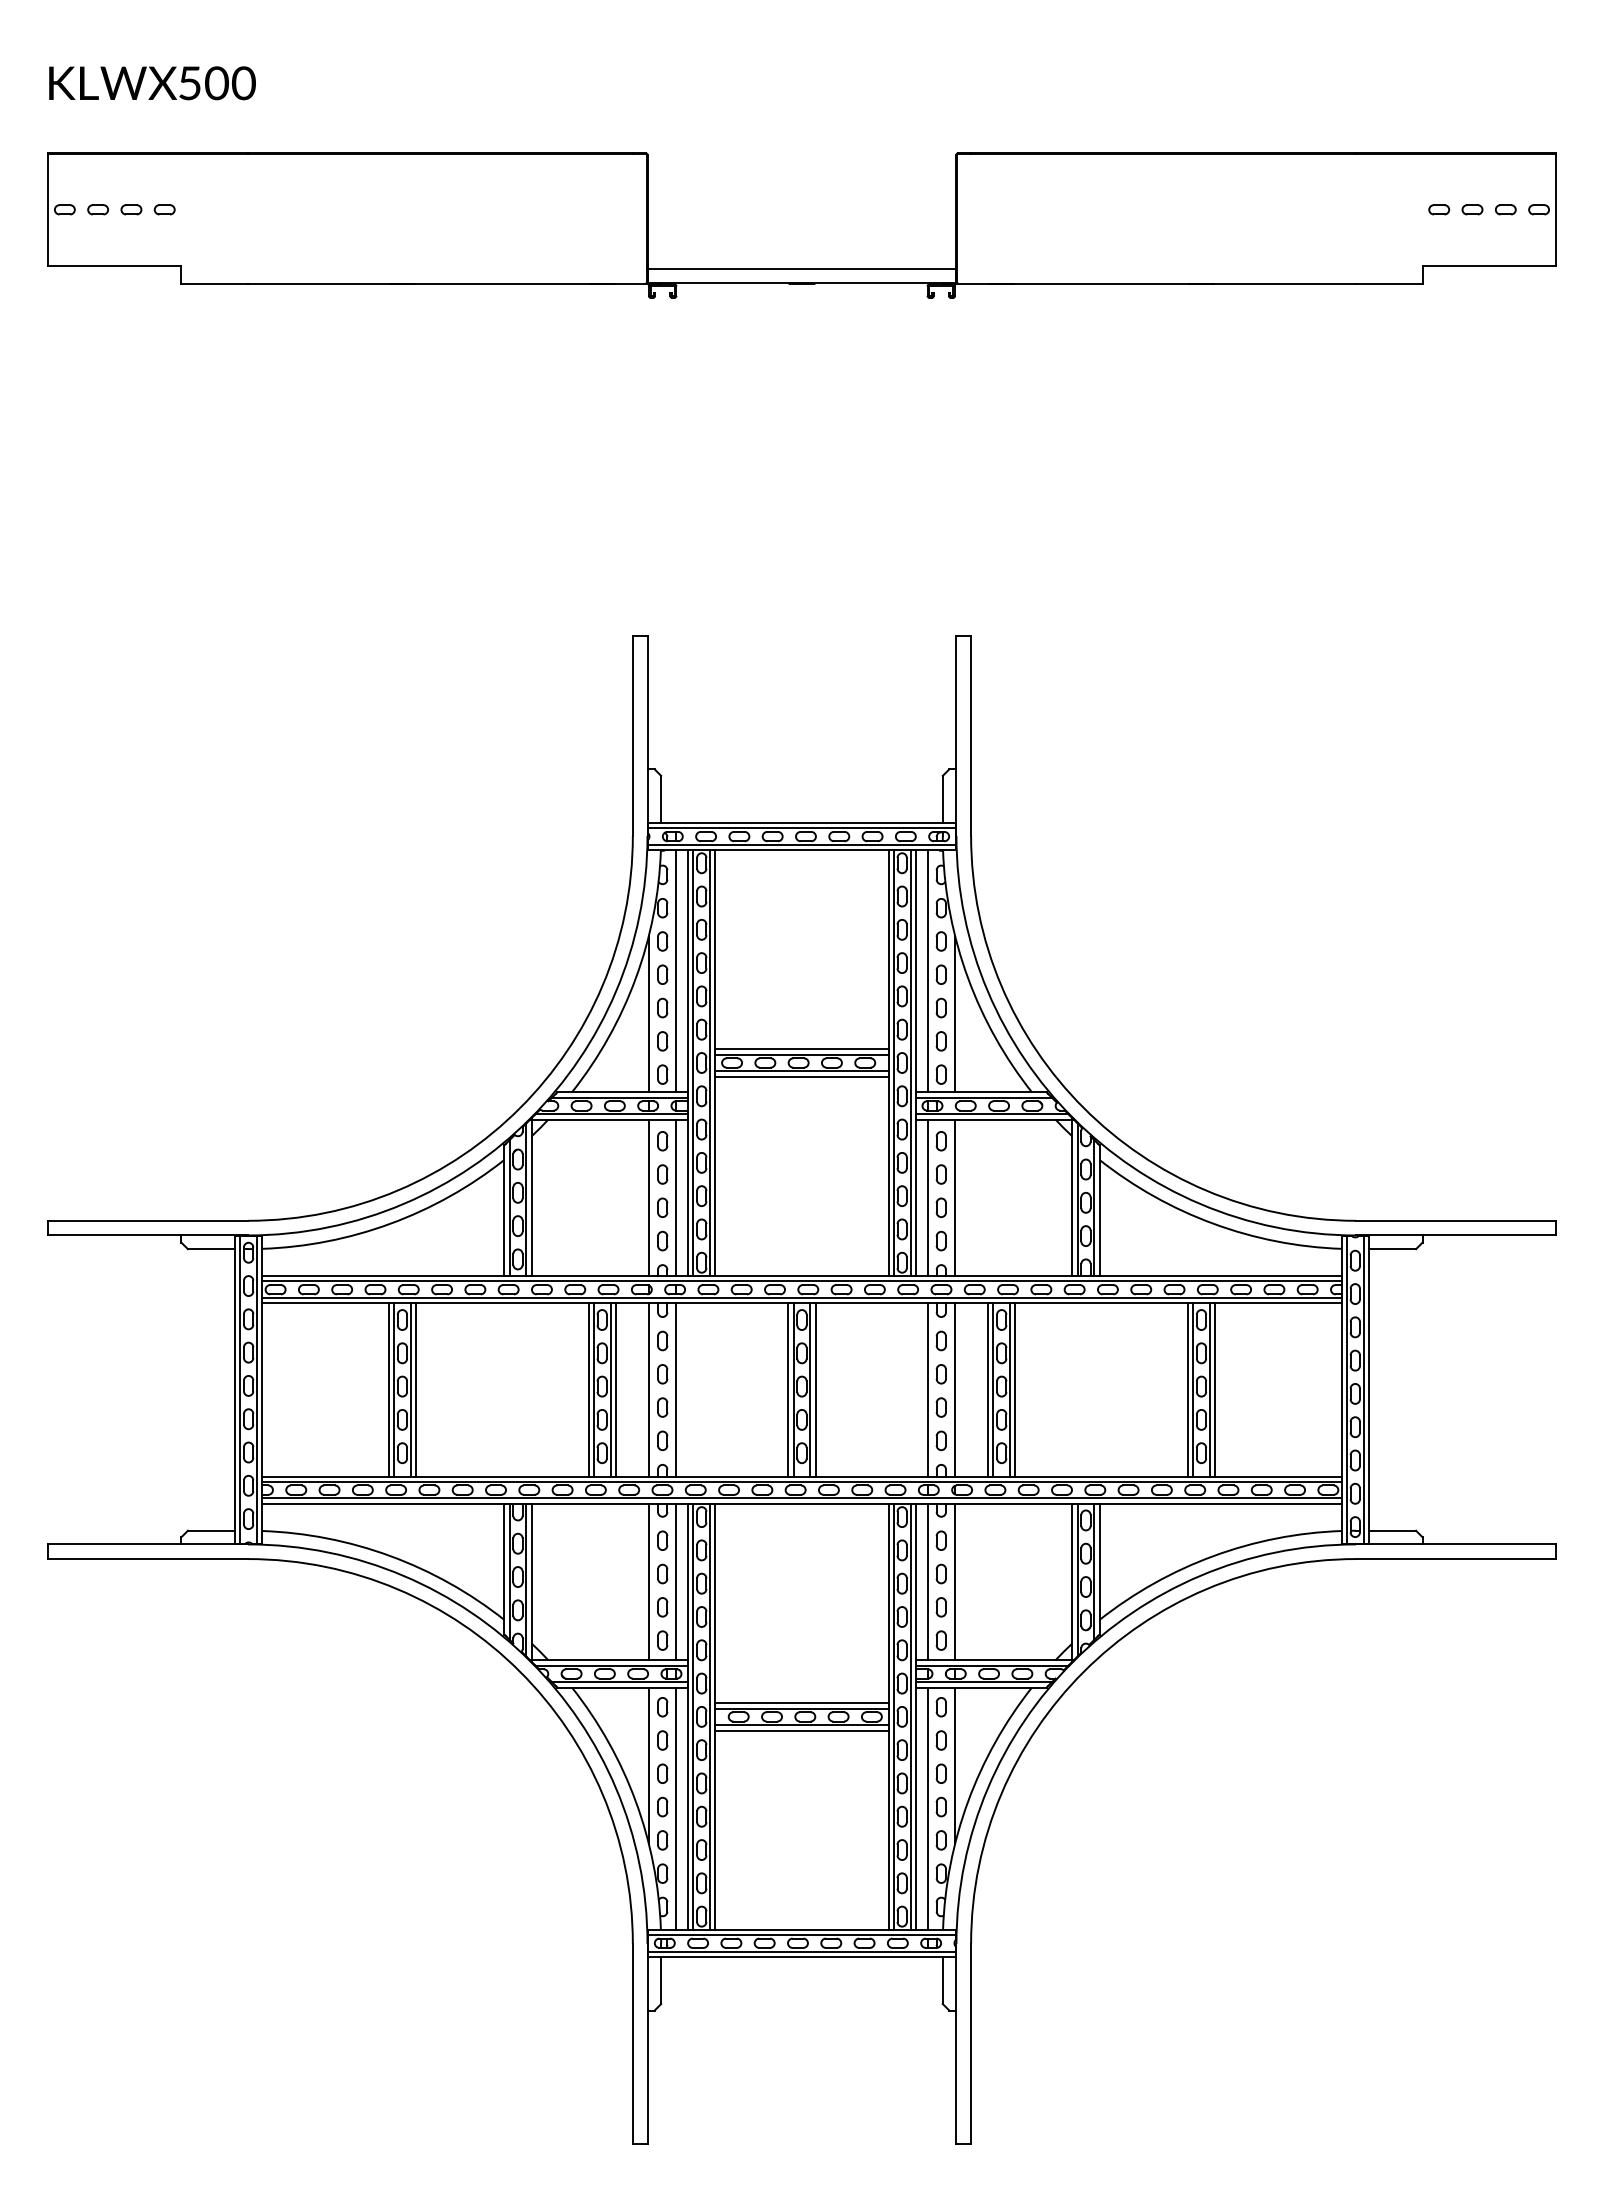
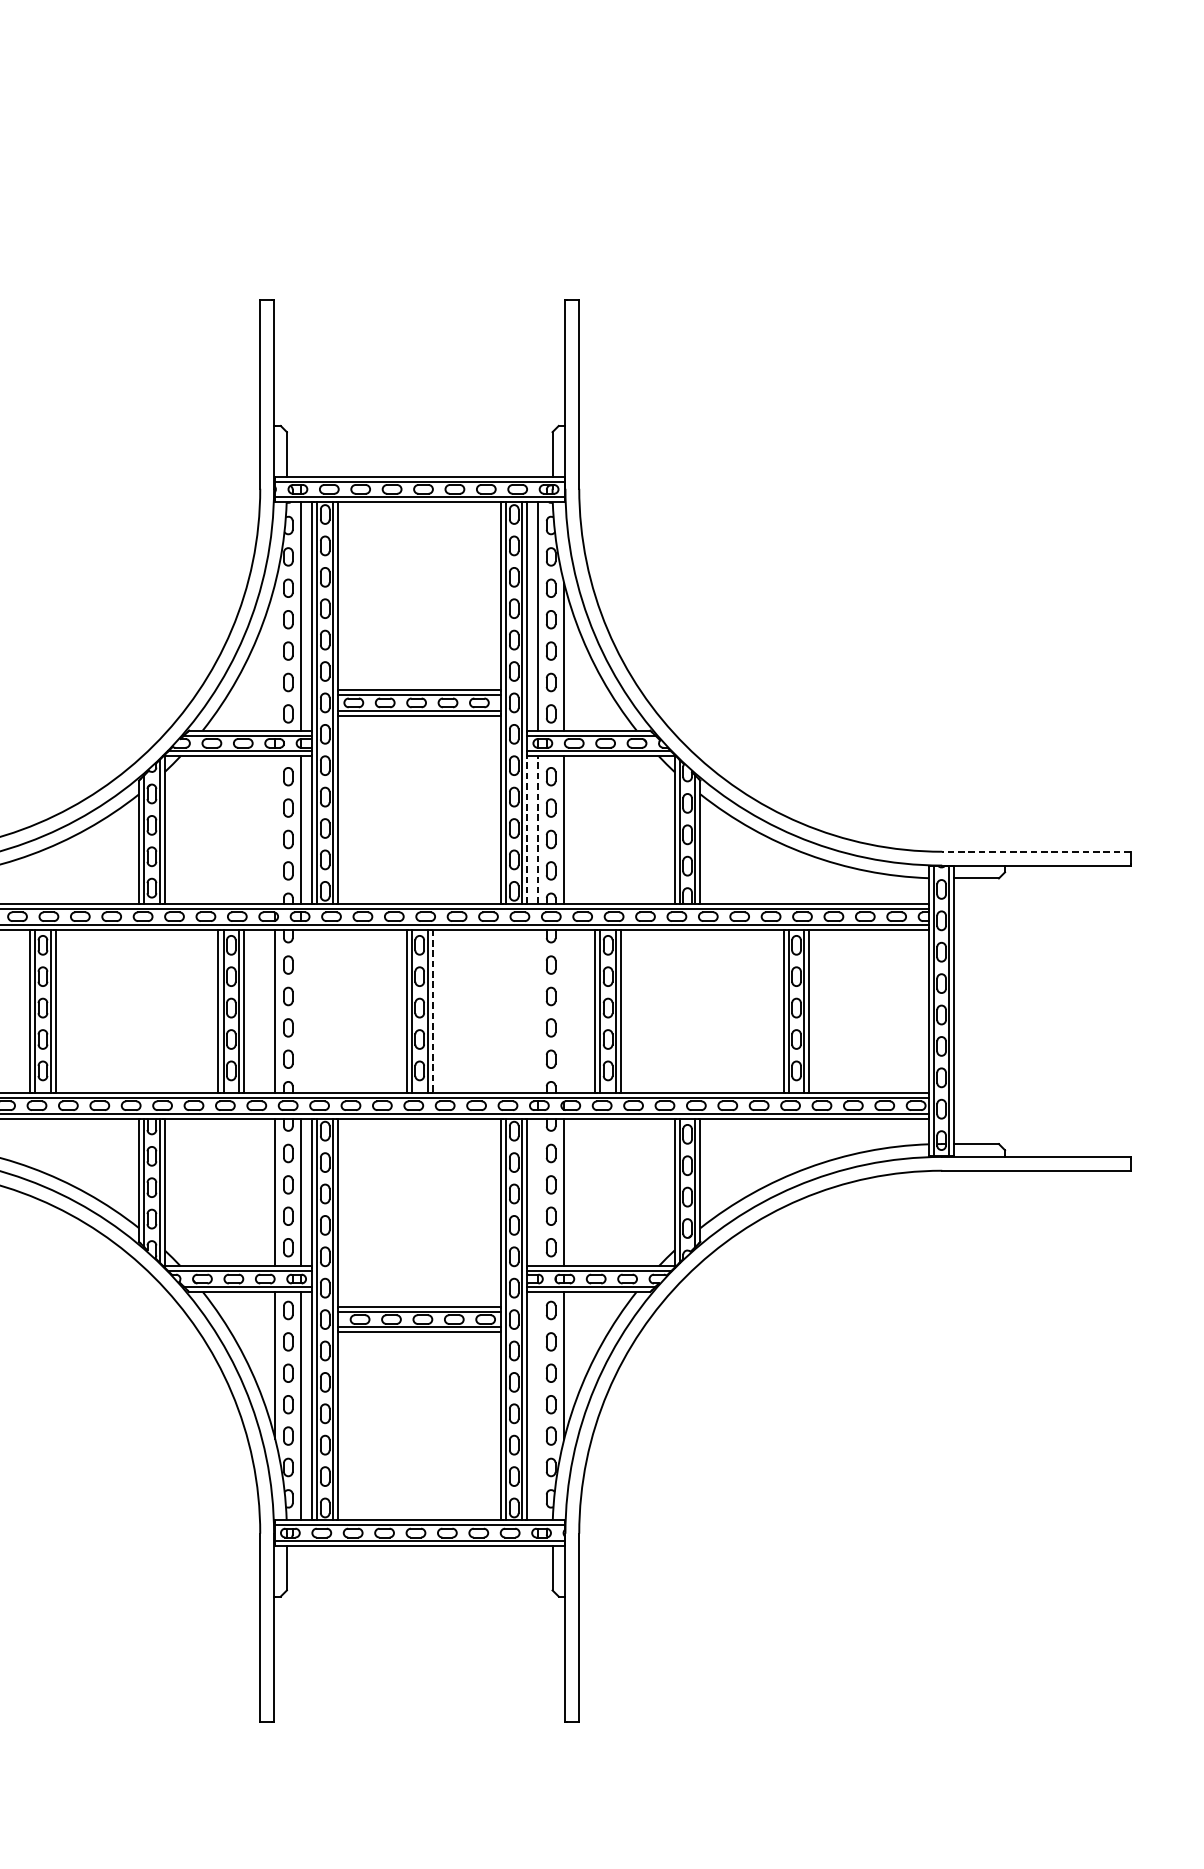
line: (648, 1014) -> (274, 657), removed
line: (648, 1197) -> (274, 829), removed
line: (915, 1197) -> (526, 829), solid -> dashed
line: (927, 1197) -> (538, 829), solid -> dashed
line: (1455, 1220) -> (1036, 851), solid -> dashed
line: (676, 1389) -> (301, 1010), removed
line: (815, 1389) -> (432, 1010), solid -> dashed
line: (927, 1389) -> (538, 1010), removed
line: (955, 1389) -> (564, 1010), removed
line: (927, 1581) -> (538, 1191), removed
line: (927, 1808) -> (538, 1406), removed

